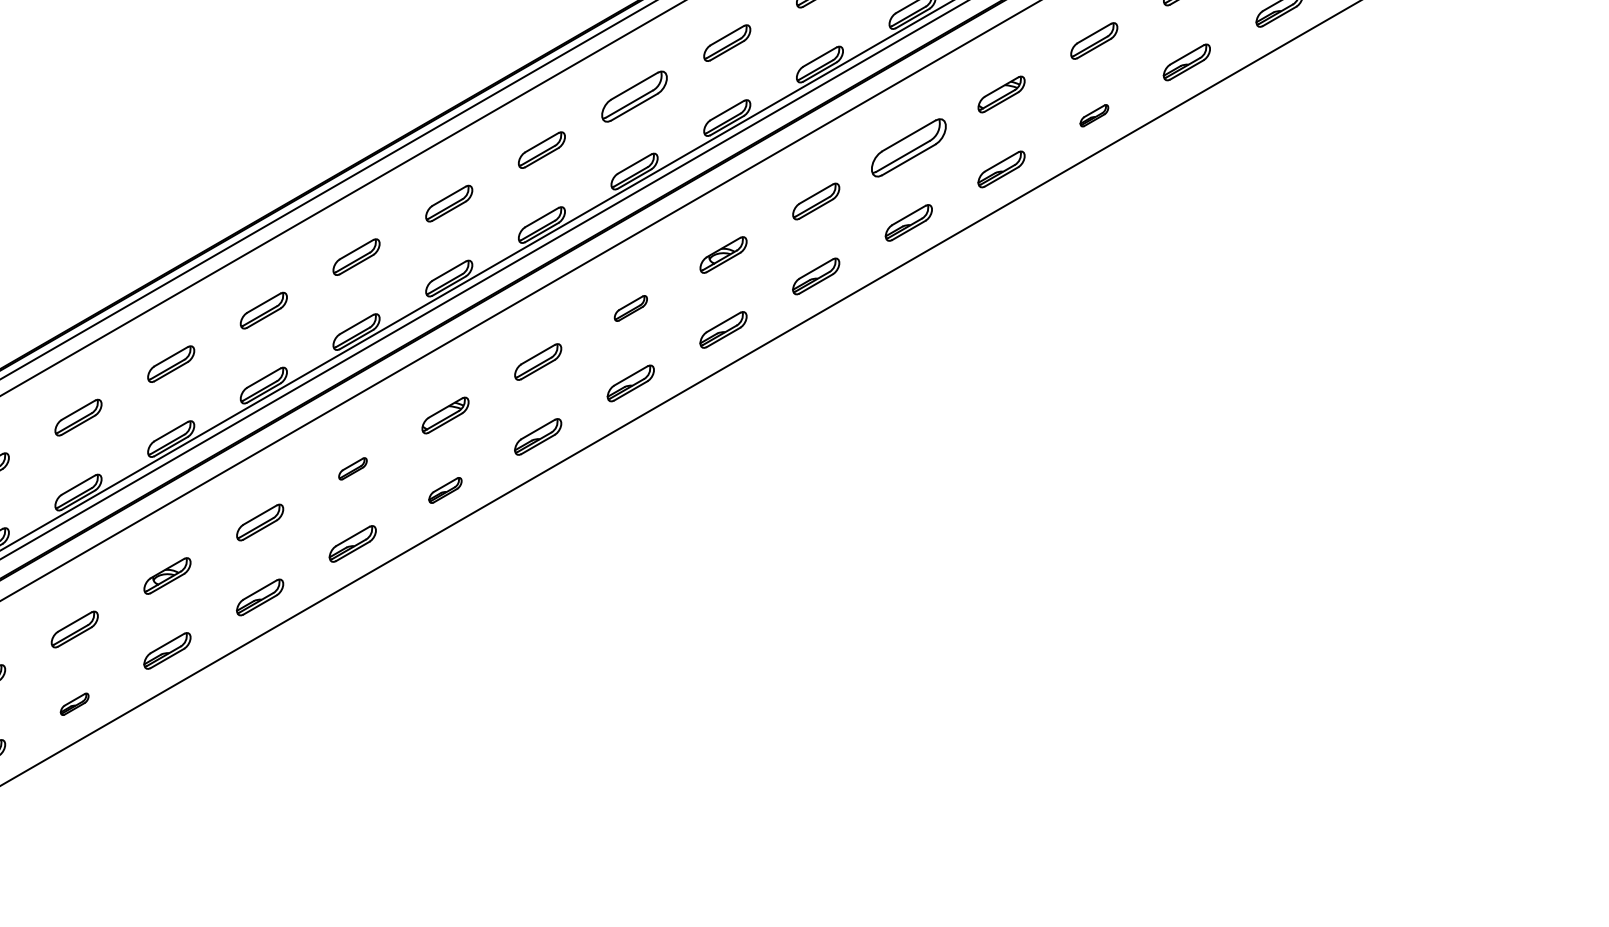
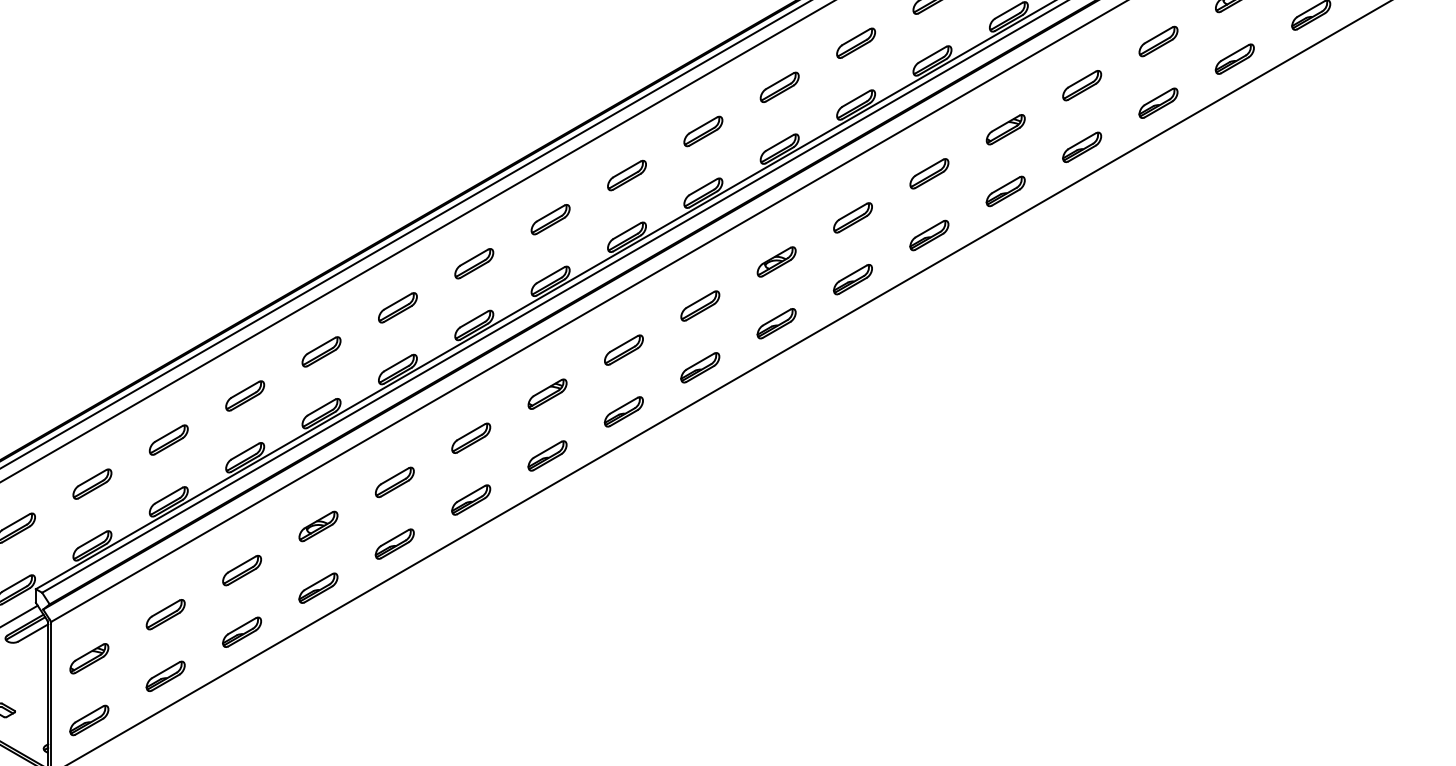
part: (634, 96) -> (703, 131), size x0.71
part: (1094, 114) -> (1082, 146), size x1.67
part: (909, 147) -> (929, 173), size x0.62
part: (631, 307) -> (700, 305), size x1.43
part: (353, 468) -> (471, 437), size x1.67
part: (445, 489) -> (547, 455), size x1.43
part: (74, 703) -> (241, 631), size x1.67

